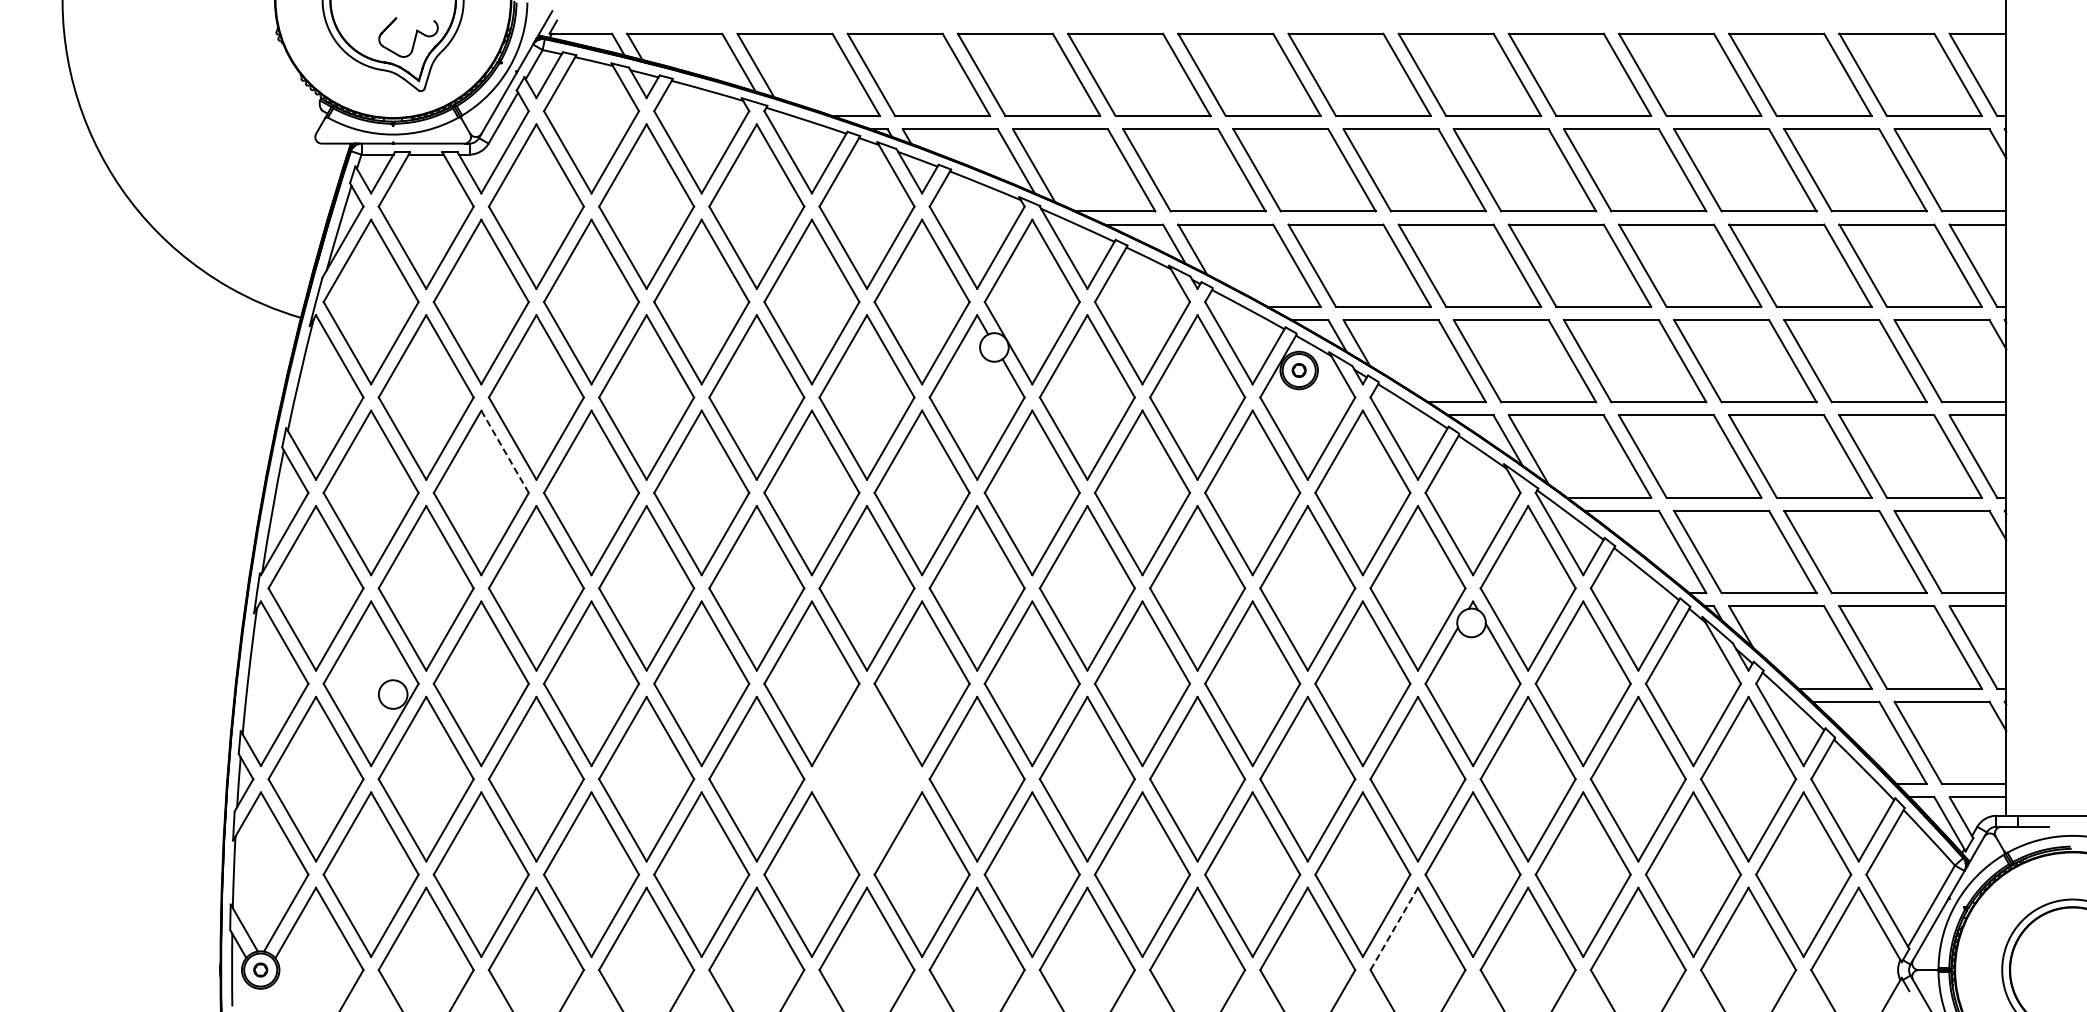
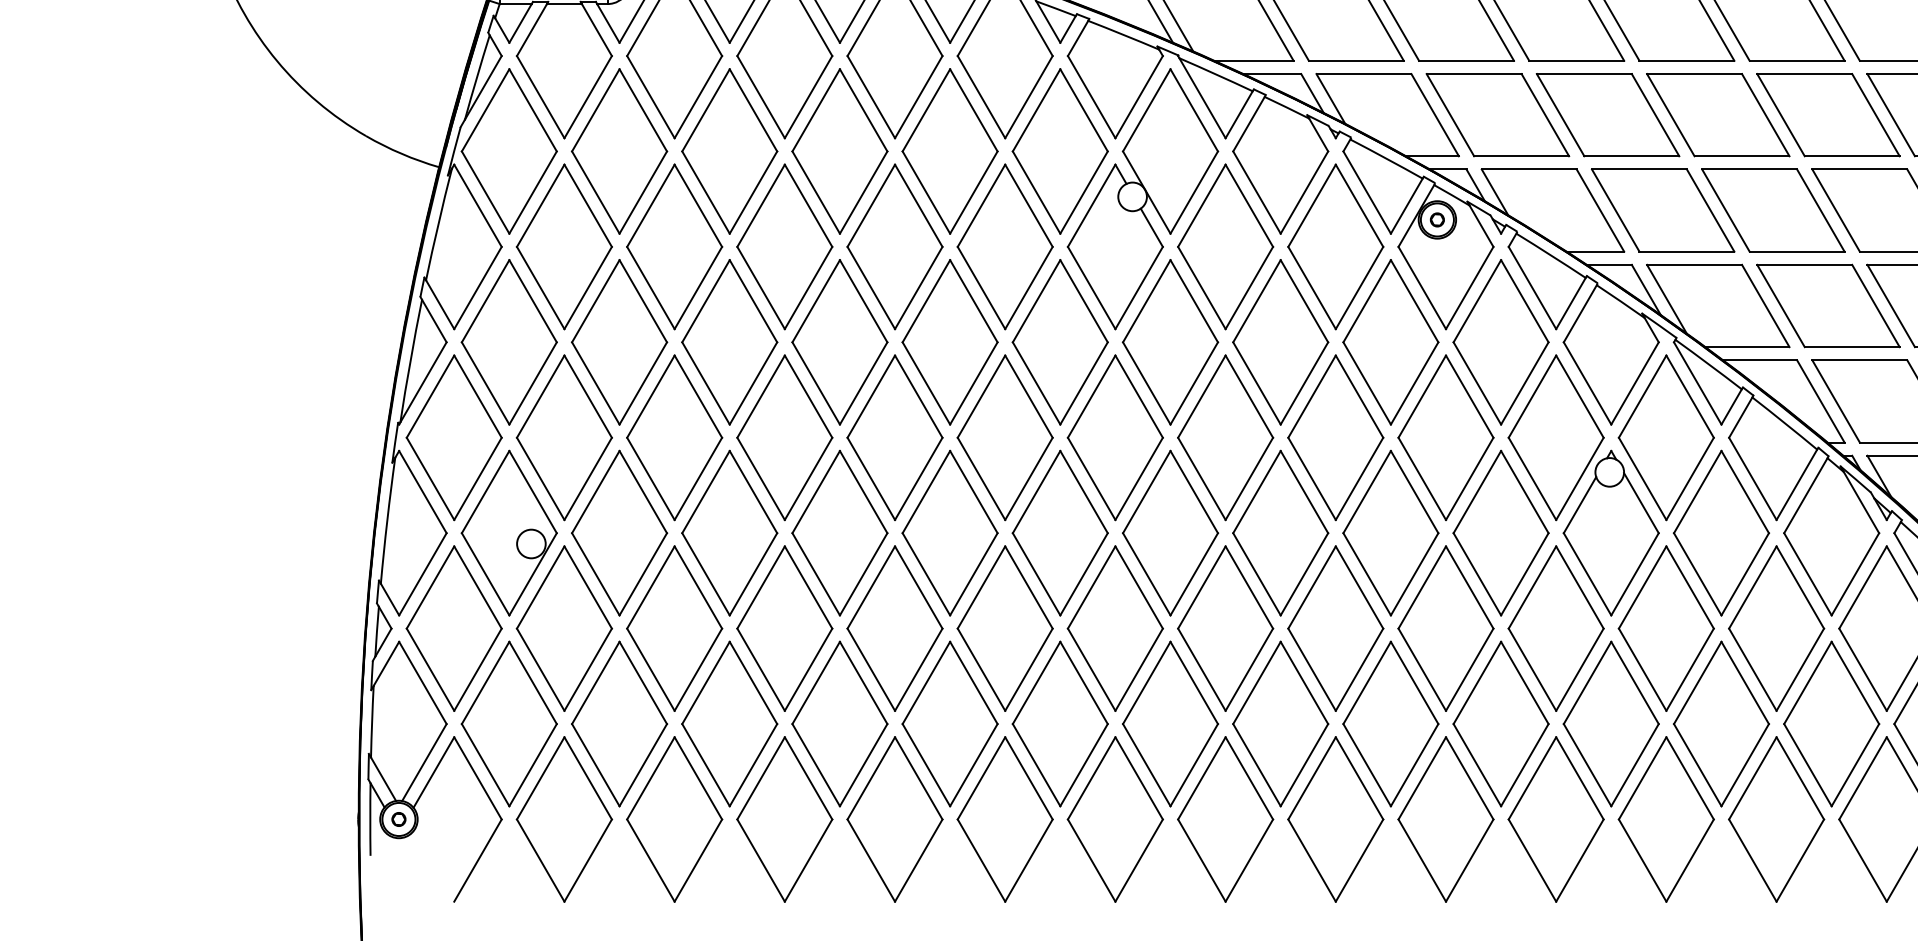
line: (505, 452) -> (643, 301), dashed -> solid
part: (866, 779) -> (1004, 628), added
line: (1394, 928) -> (1532, 777), dashed -> solid

